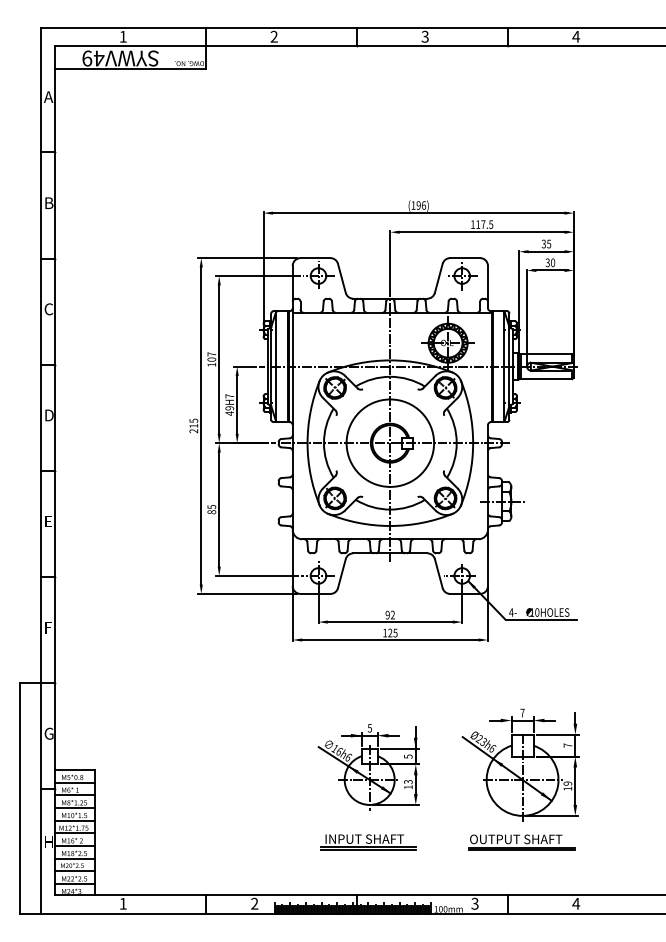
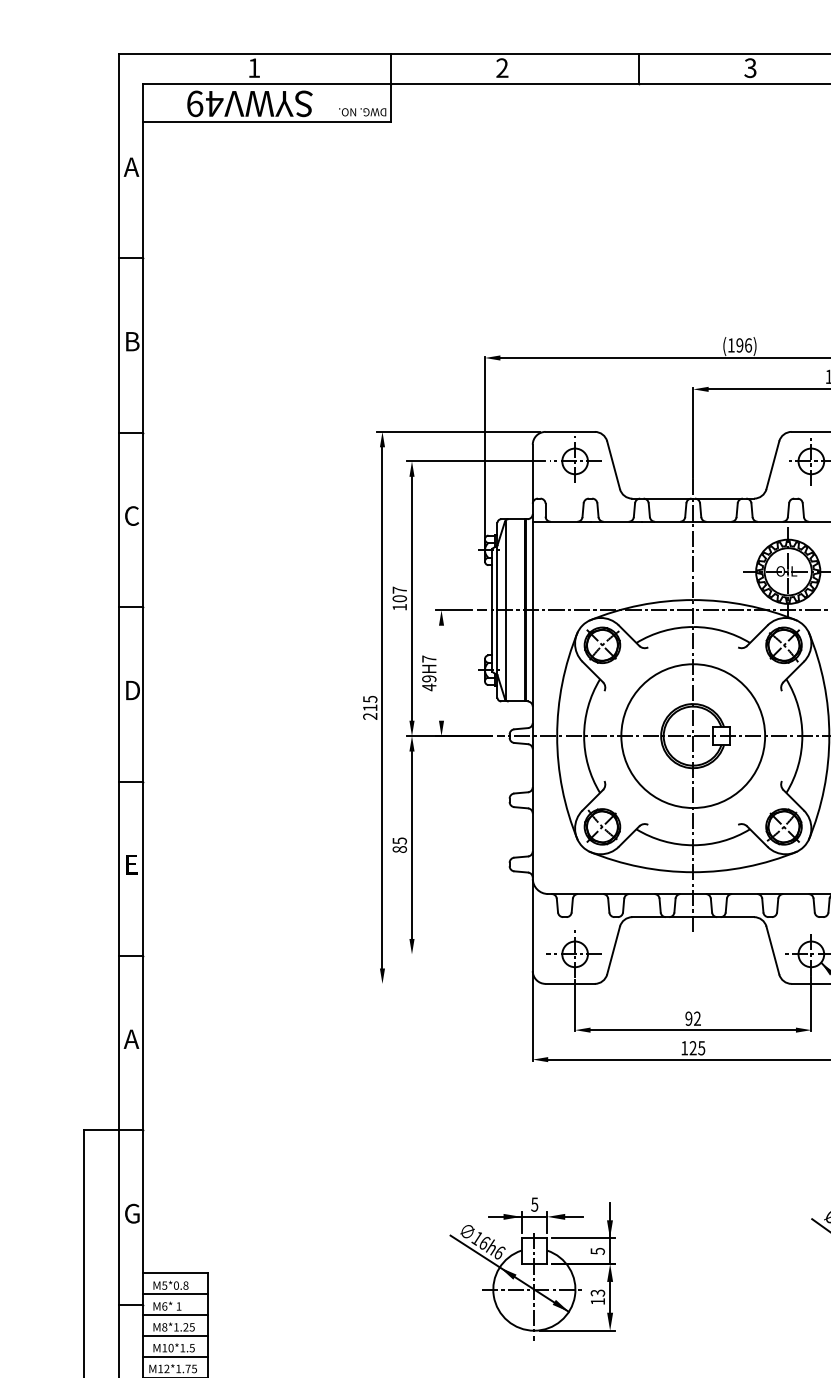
line: (237, 404) -> (441, 672), removed
line: (256, 575) -> (473, 953), removed
line: (247, 593) -> (458, 983), removed
text: (48, 627) -> (131, 1039), F -> A
part: (368, 767) -> (532, 1269), moved

